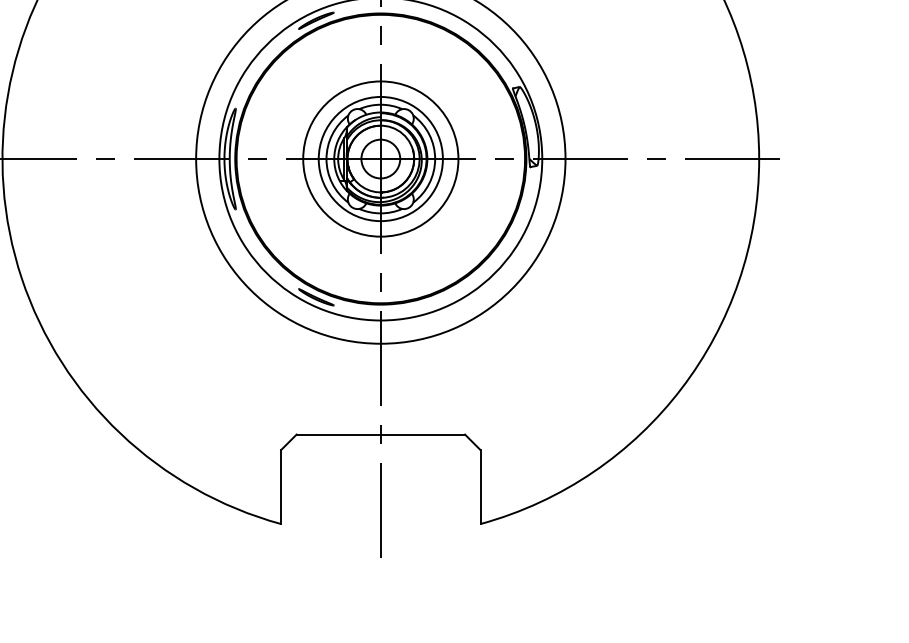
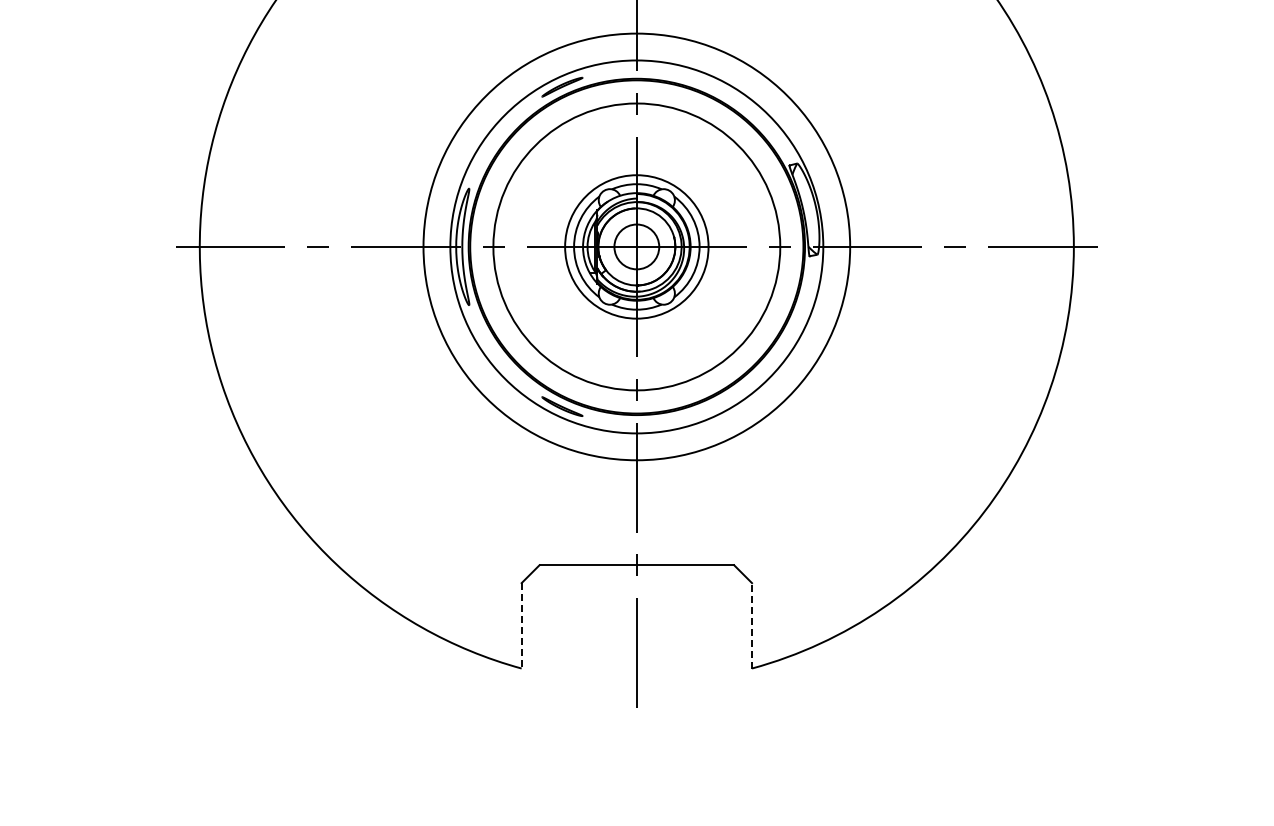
circle: (380, 158) -> (636, 246), size x1.6
line: (280, 486) -> (521, 625), solid -> dashed
line: (480, 486) -> (752, 625), solid -> dashed

